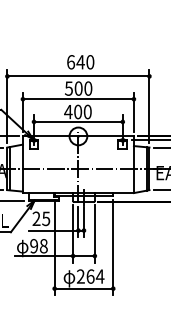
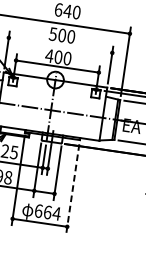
line: (78, 99) -> (60, 45), removed
line: (113, 247) -> (73, 188), solid -> dashed
text: (80, 276) -> (38, 210), 264 -> 664

